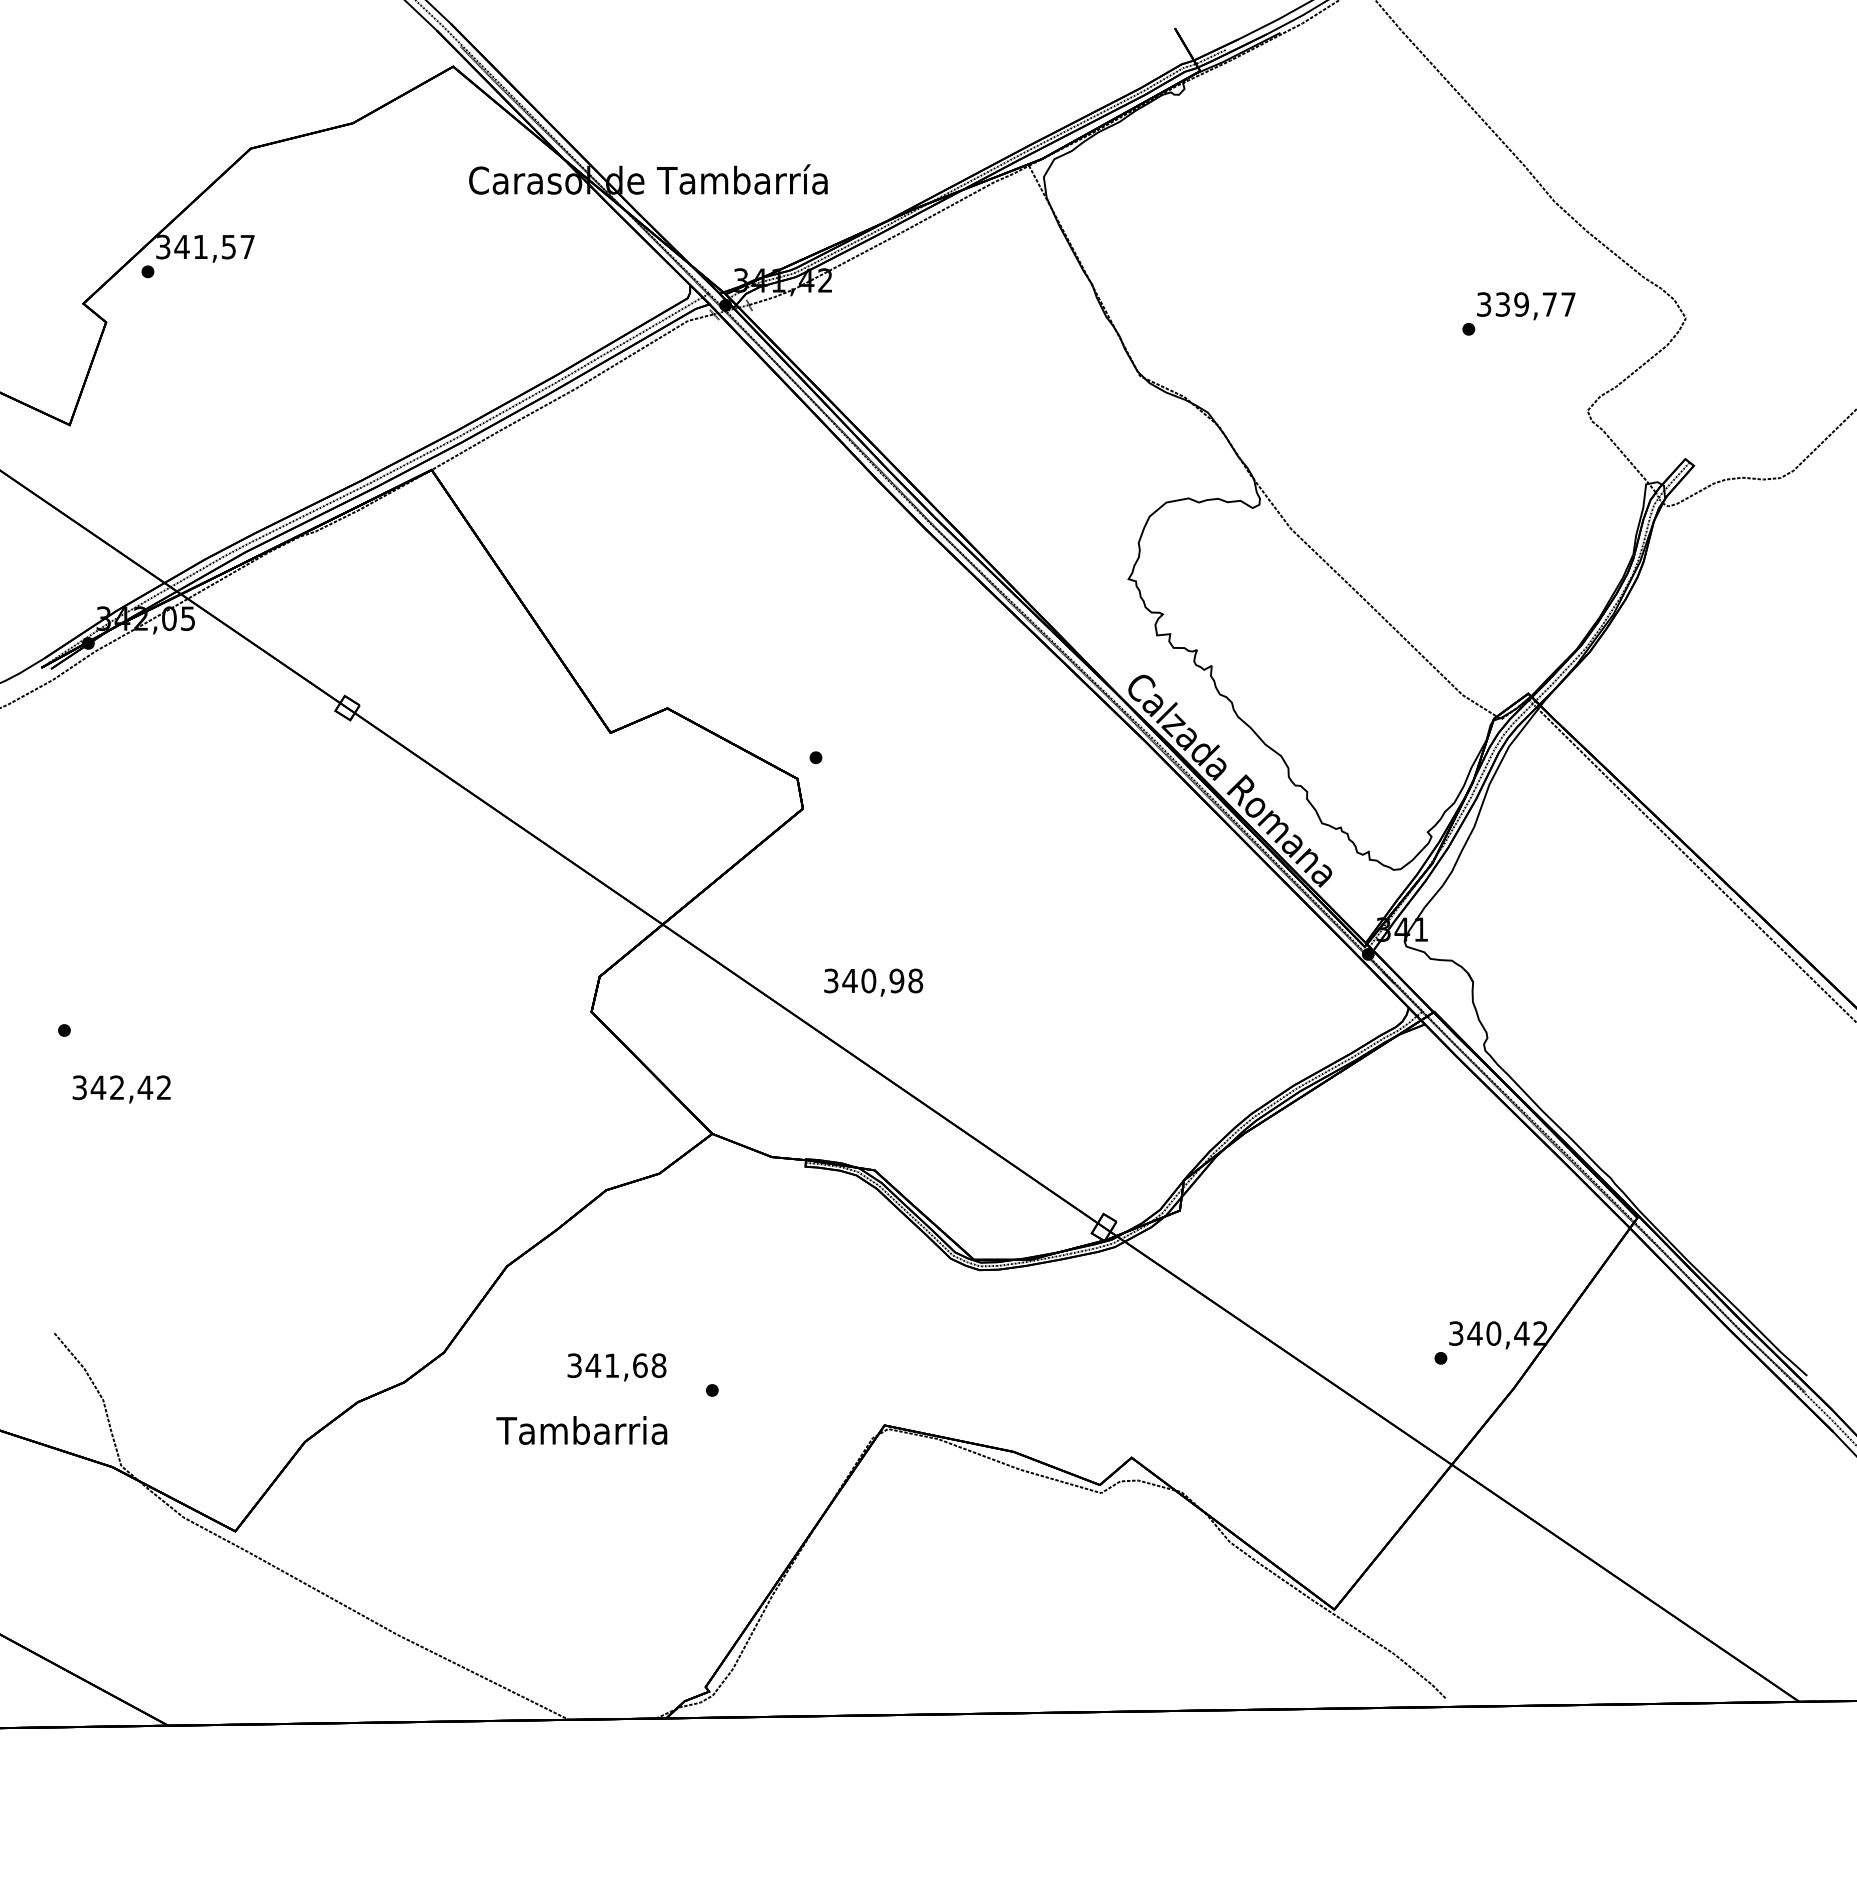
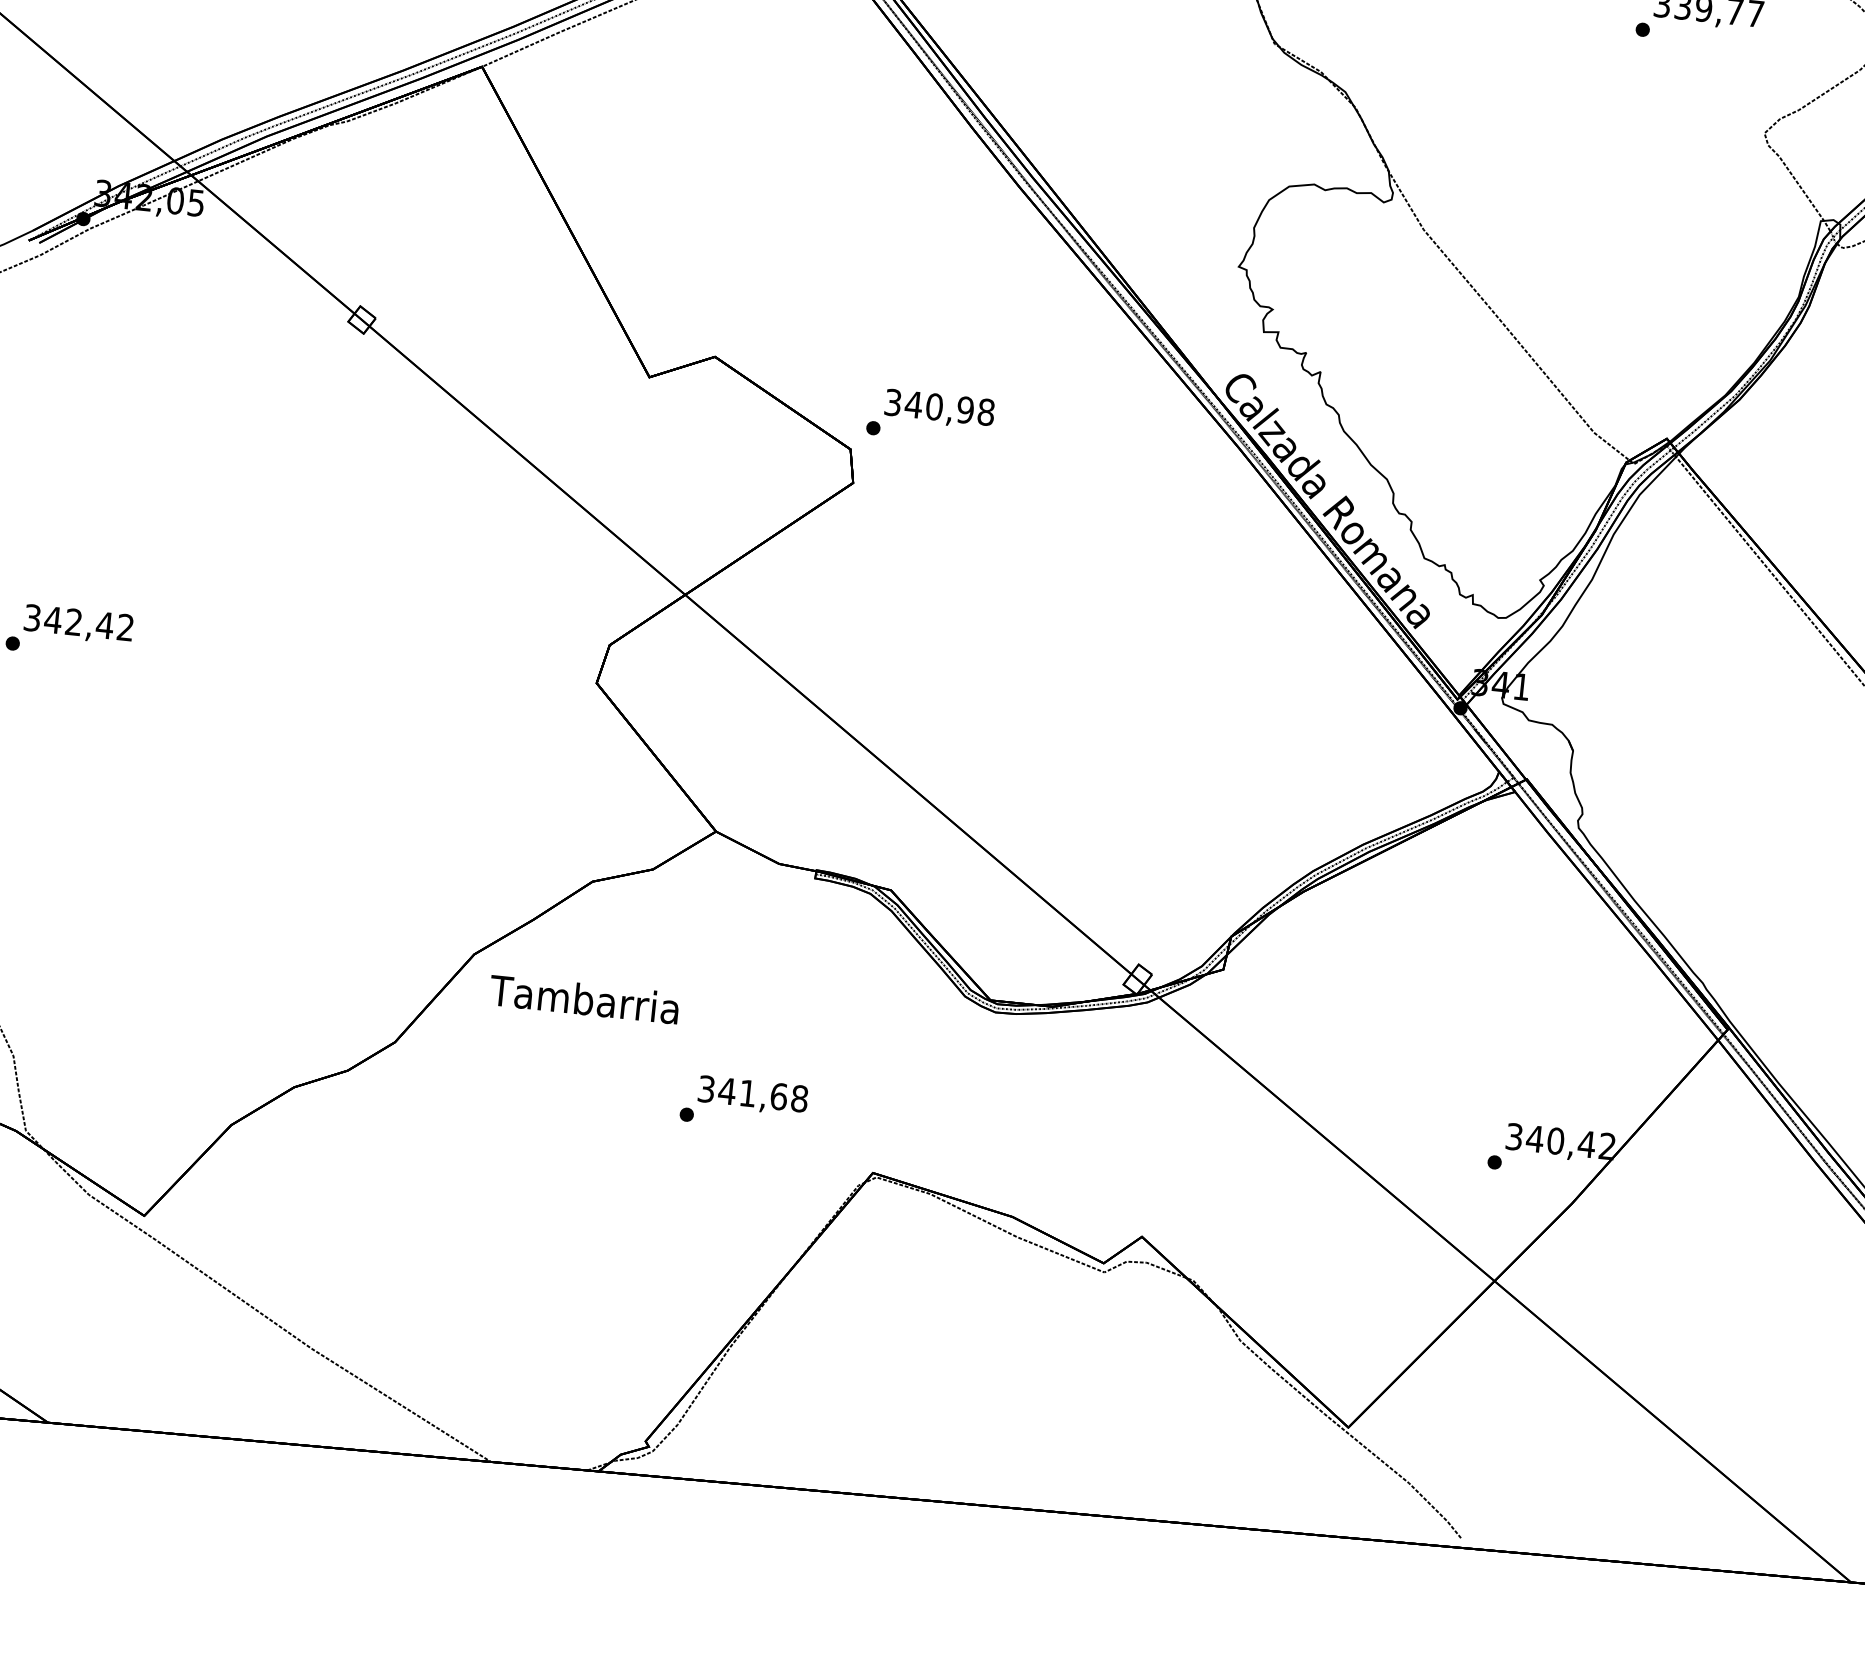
text: (873, 982) -> (939, 409), moved
text: (121, 1089) -> (78, 624), moved
text: (616, 1367) -> (752, 1095), moved
text: (581, 1430) -> (584, 999), moved

